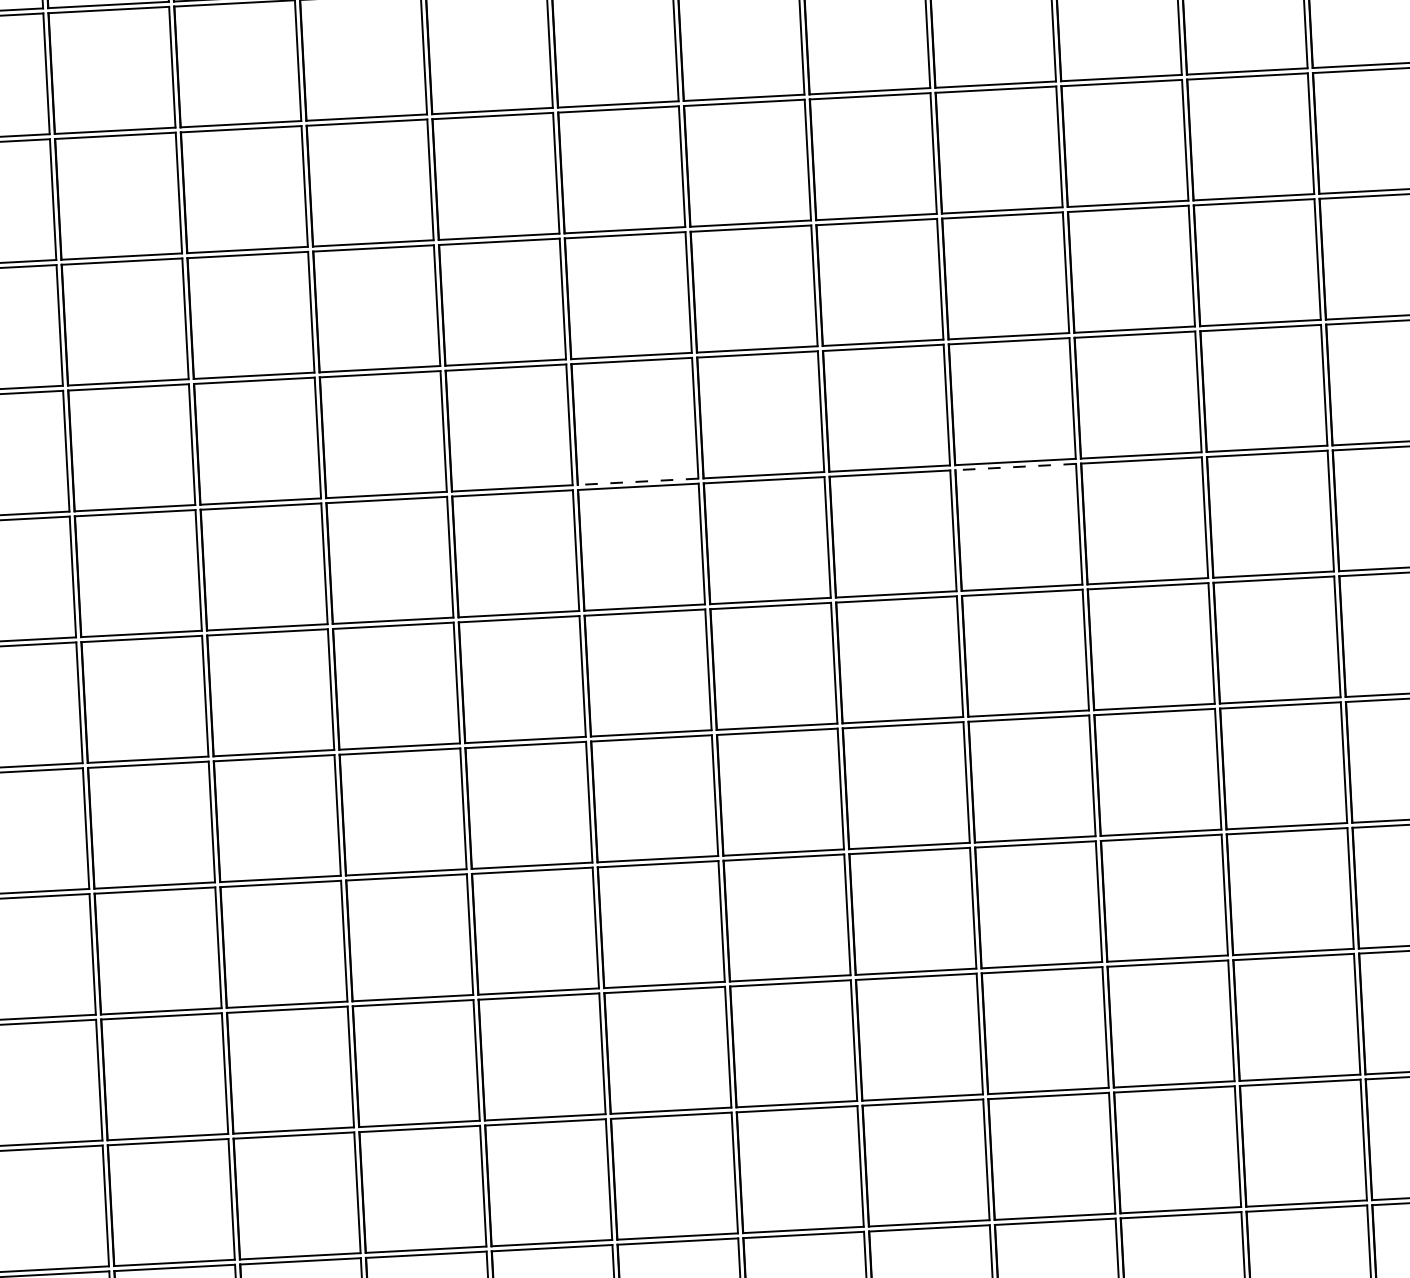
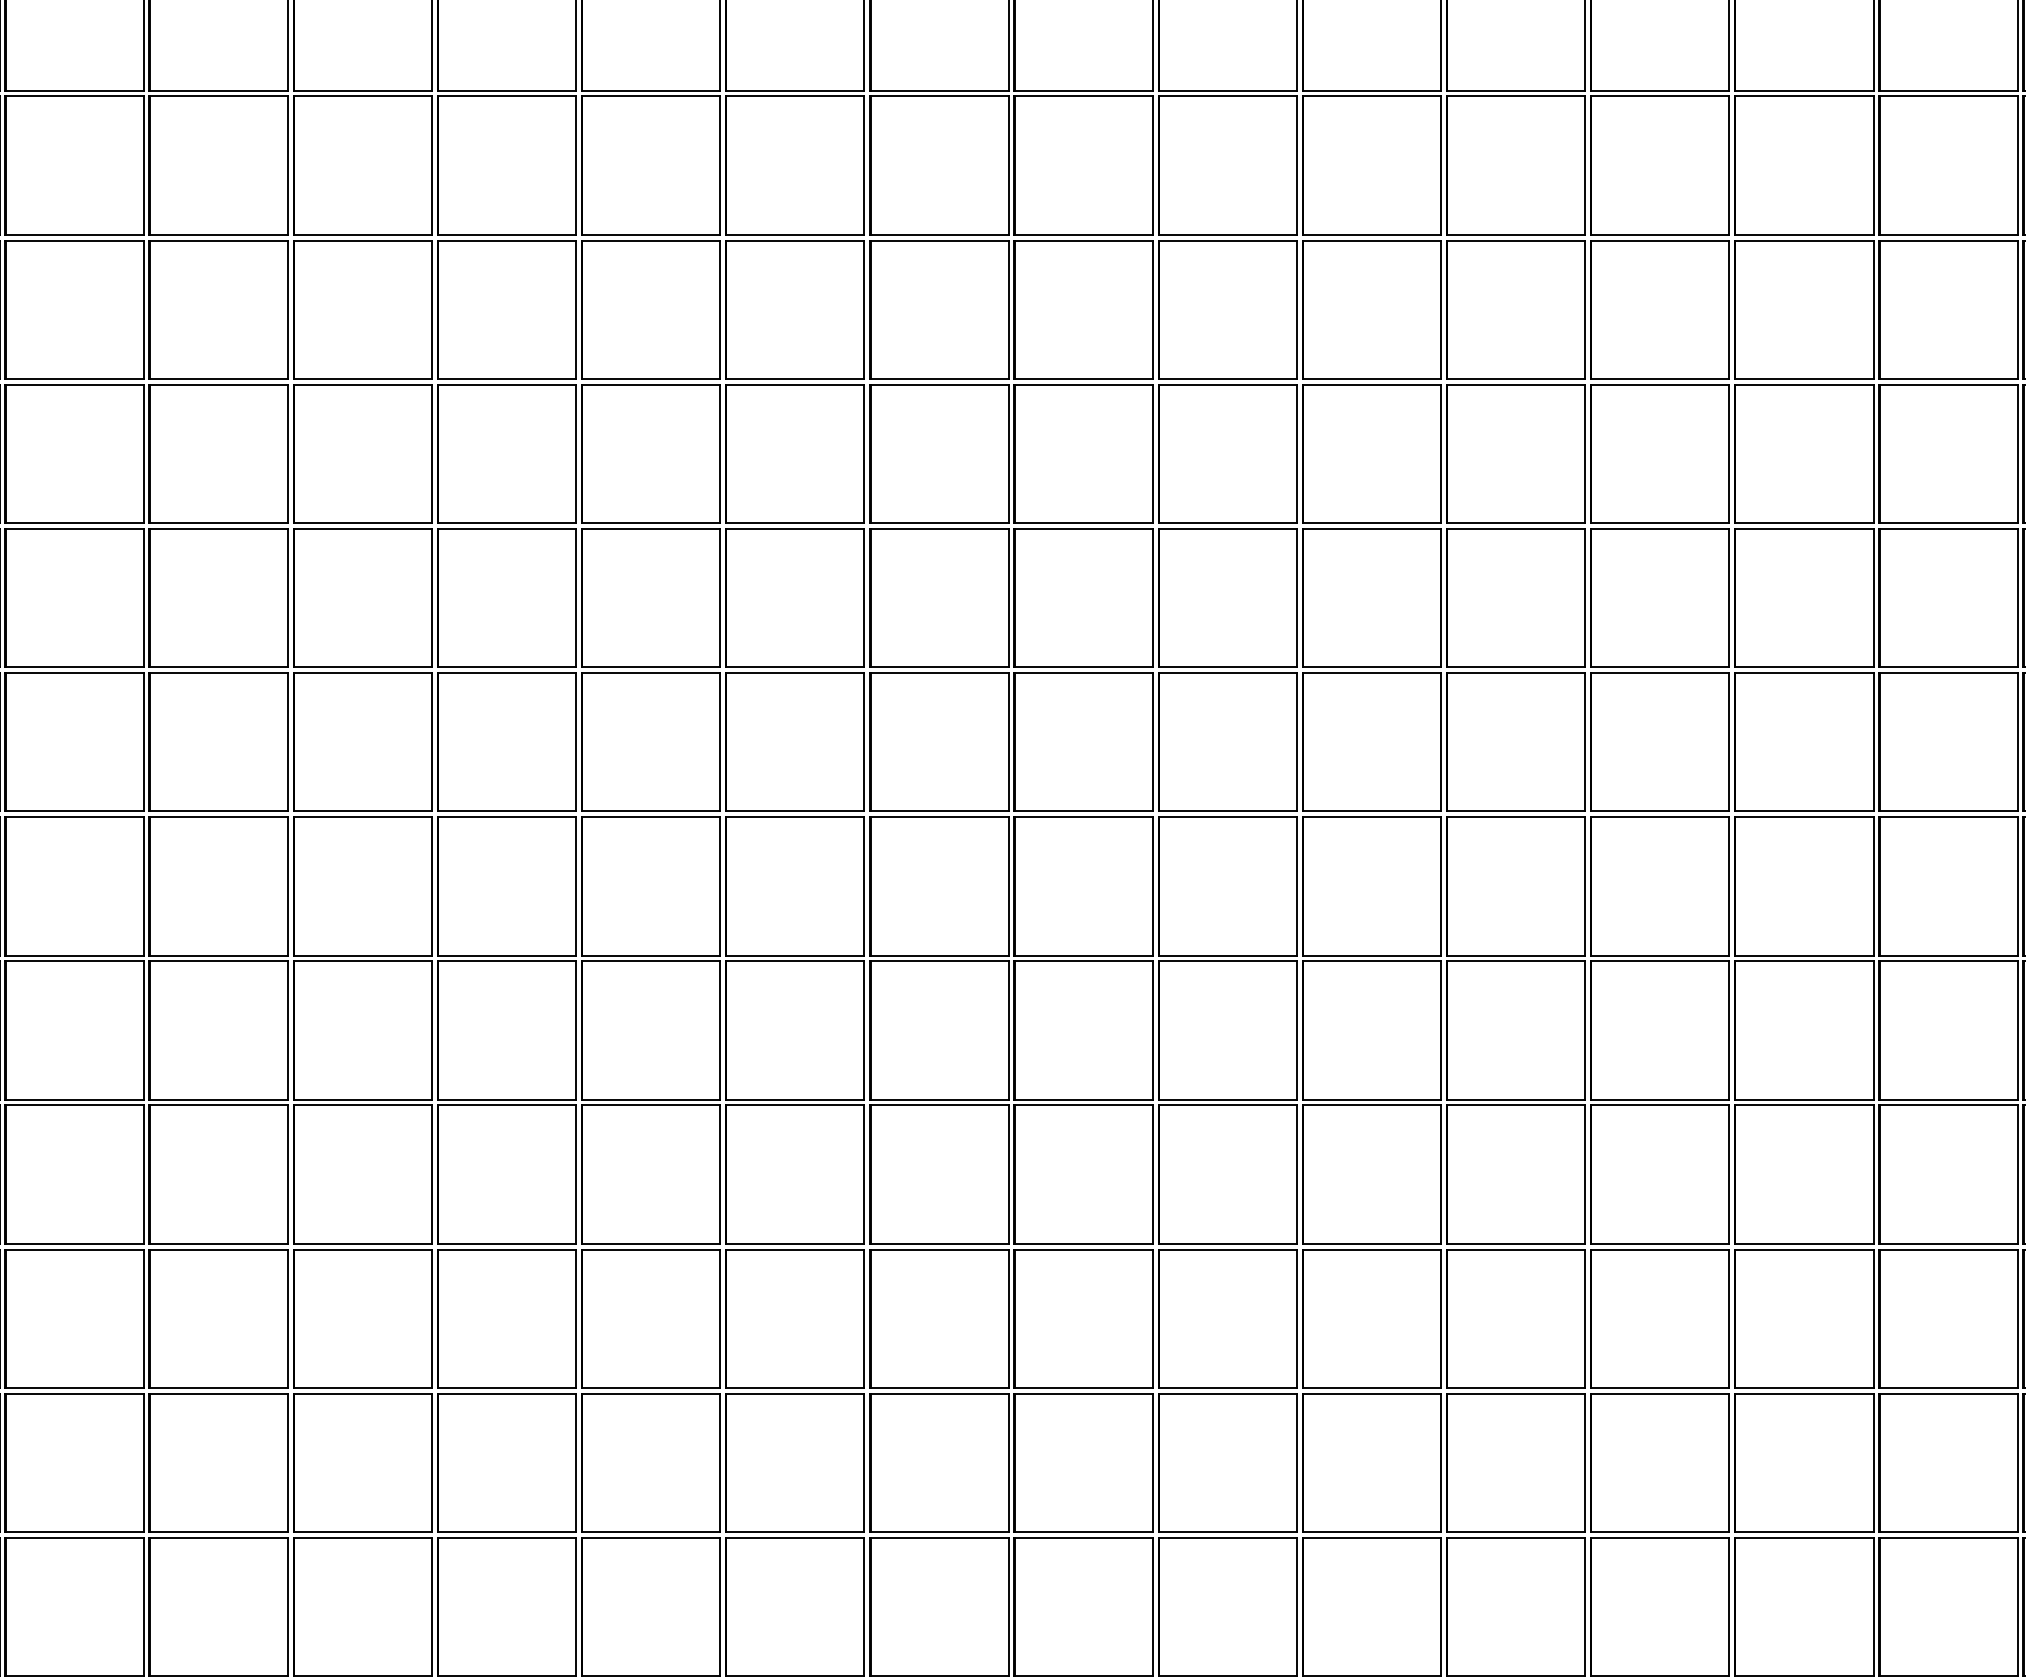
line: (1015, 467) -> (1659, 817), dashed -> solid
line: (637, 481) -> (1227, 811), dashed -> solid

